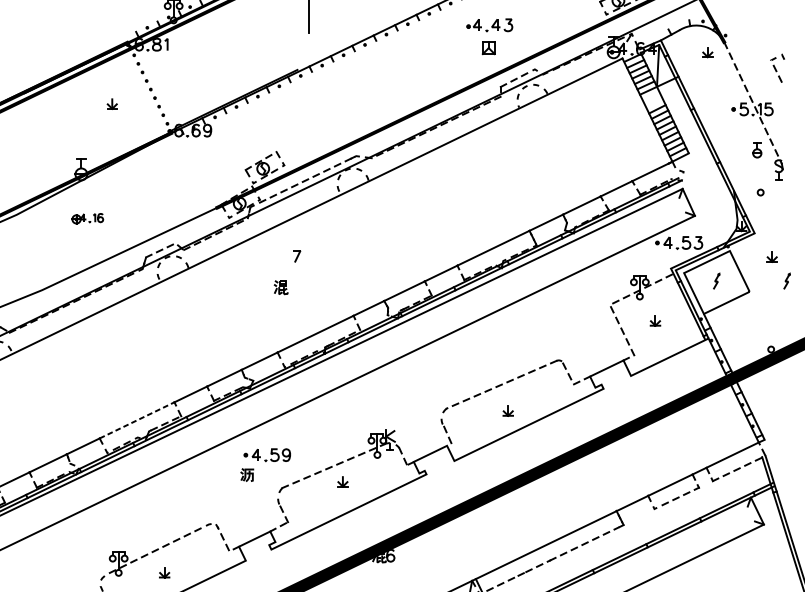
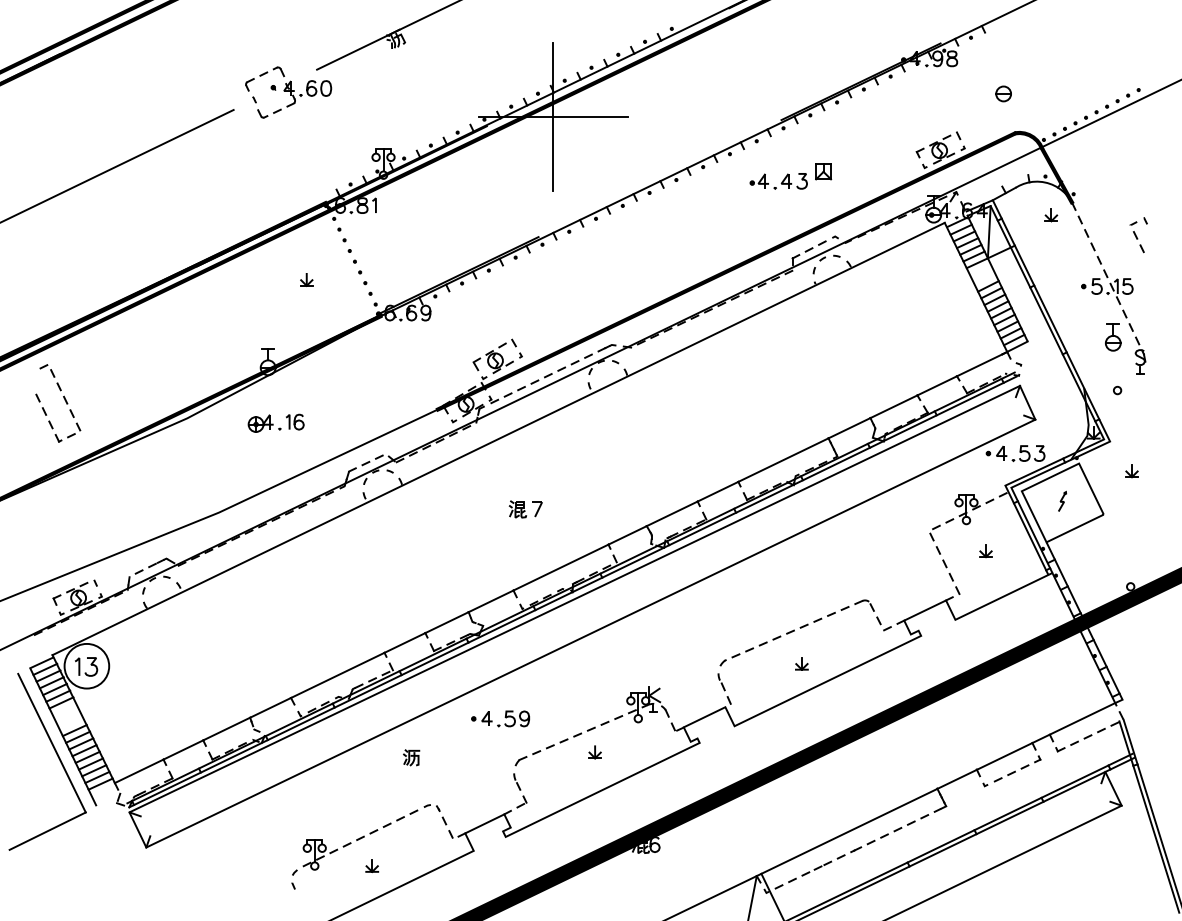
part: (488, 47) -> (823, 171), moved
part: (757, 150) -> (1113, 337), size x1.43
part: (87, 218) -> (275, 422), size x1.43
part: (296, 256) -> (537, 509), moved
part: (787, 280) -> (1150, 500), removed
line: (136, 420) -> (337, 675), dashed -> solid
part: (247, 474) -> (411, 757), moved

